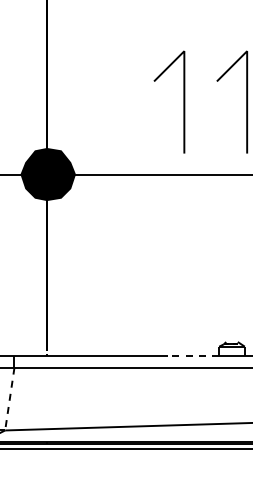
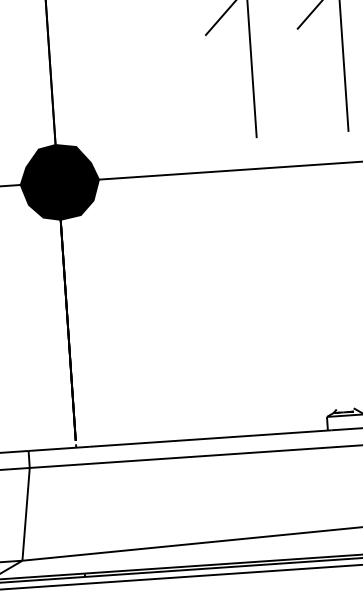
line: (193, 356) -> (290, 433), dashed -> solid
line: (9, 399) -> (25, 515), dashed -> solid

